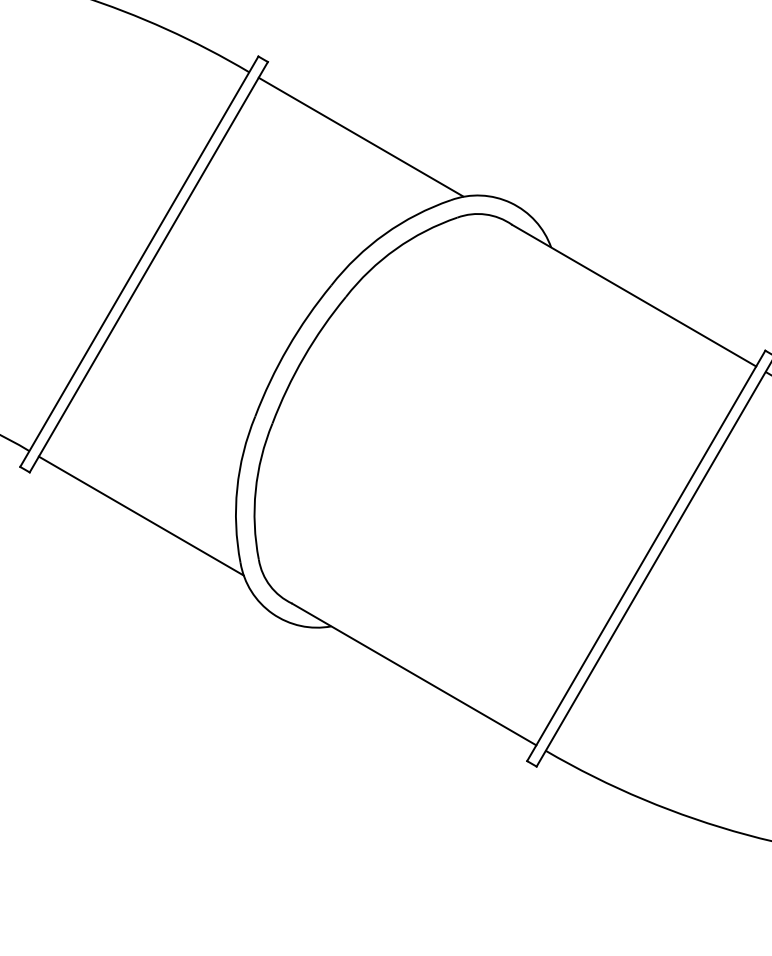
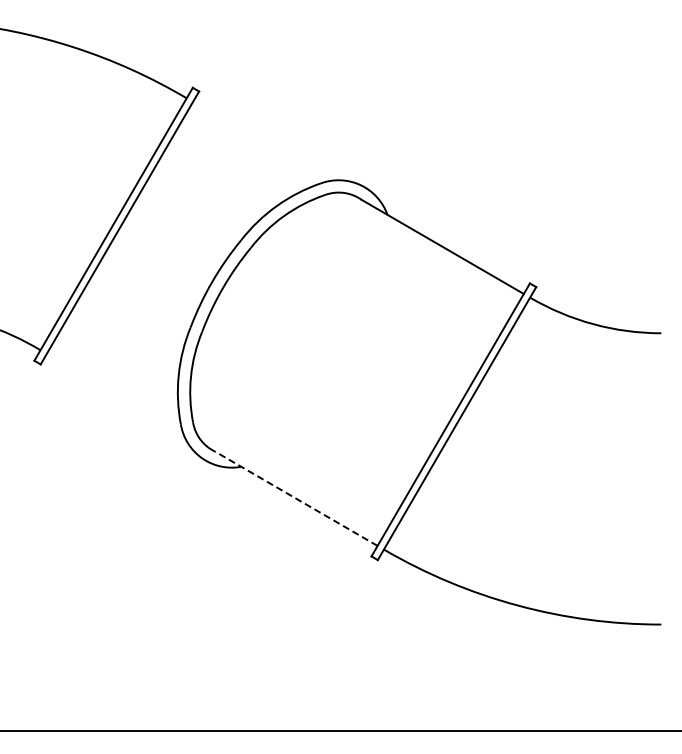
line: (360, 137) -> (260, 141), removed
line: (140, 516) -> (114, 393), removed
line: (414, 674) -> (296, 498), solid -> dashed

